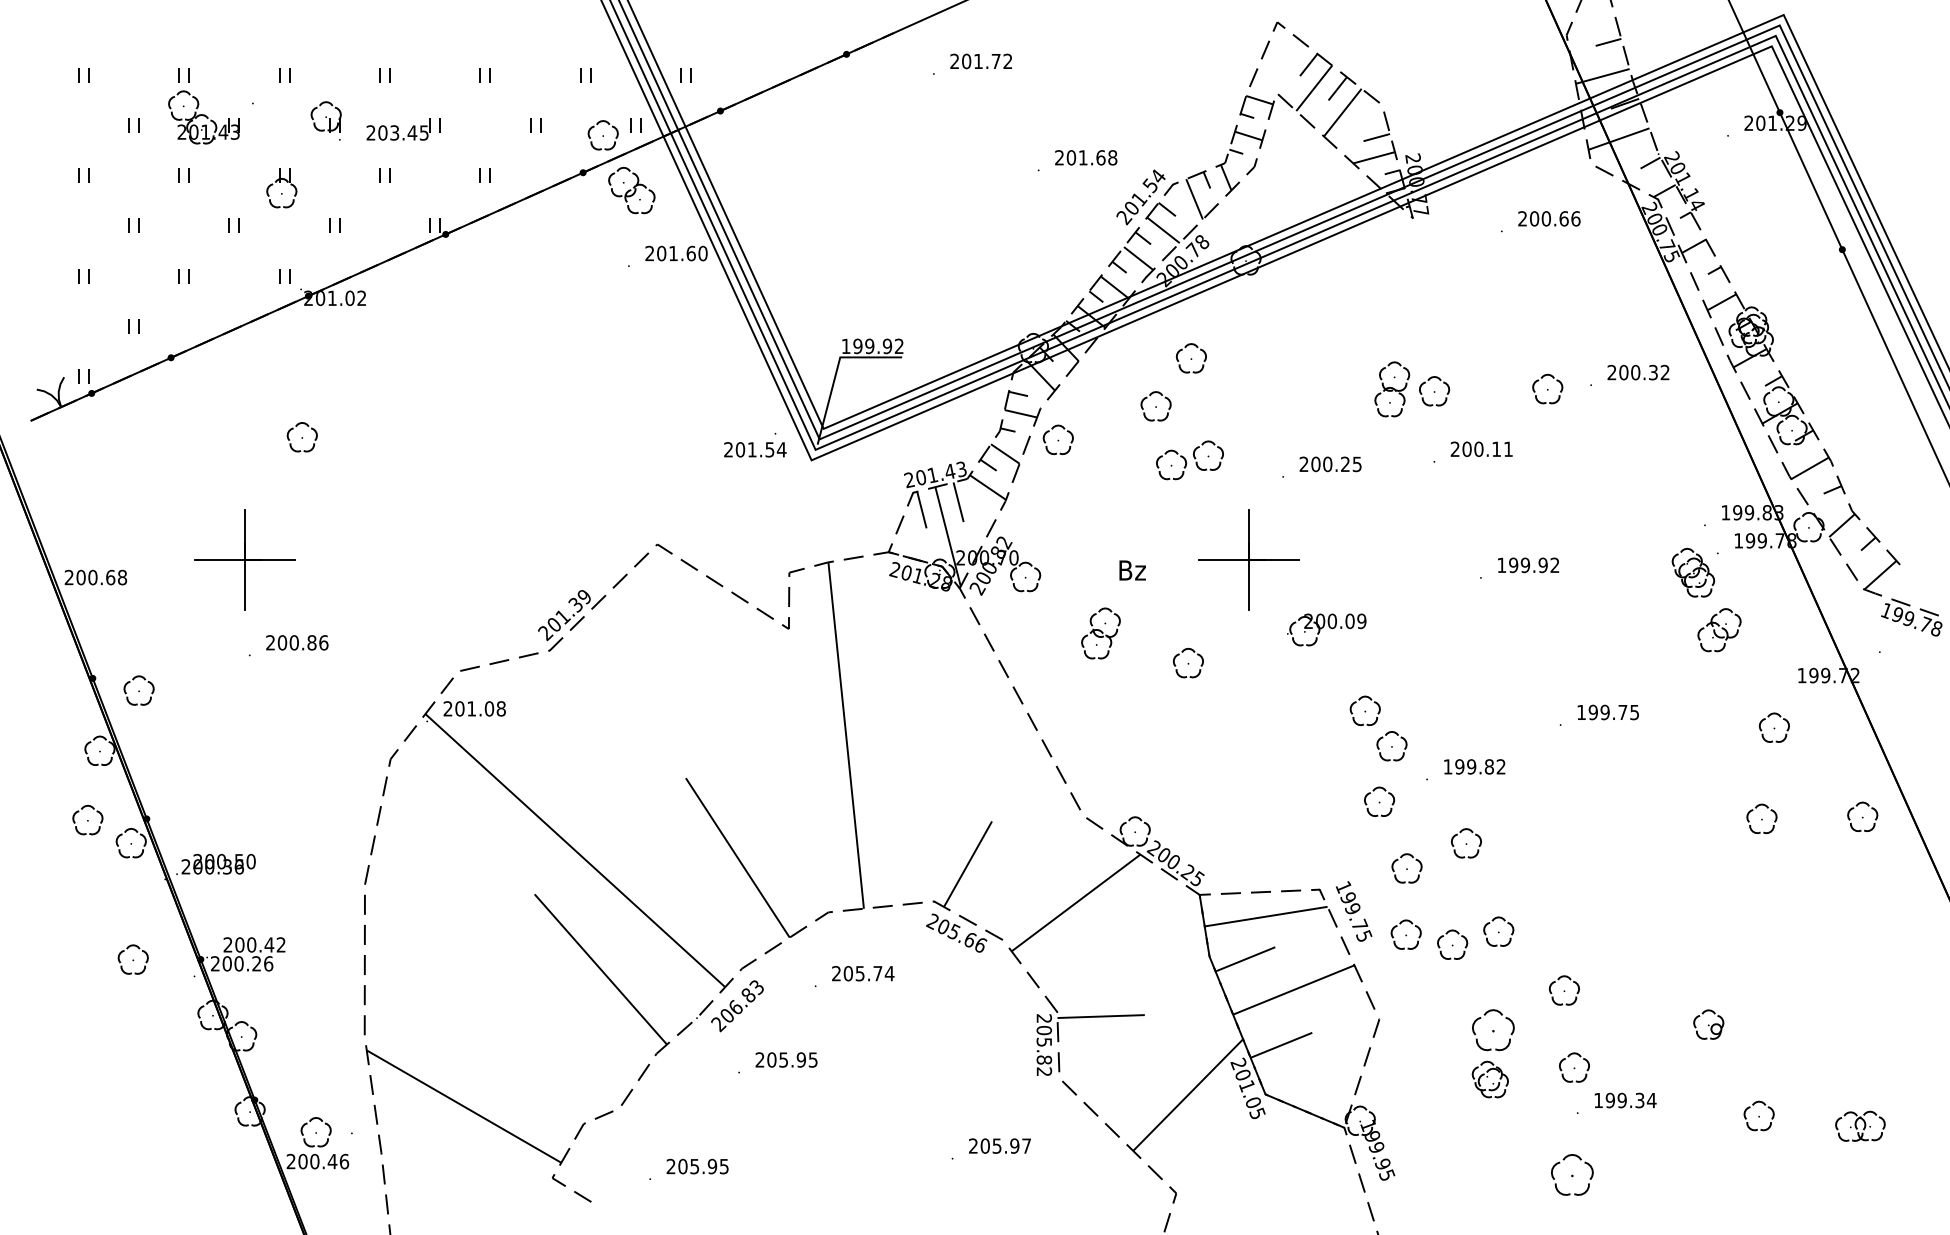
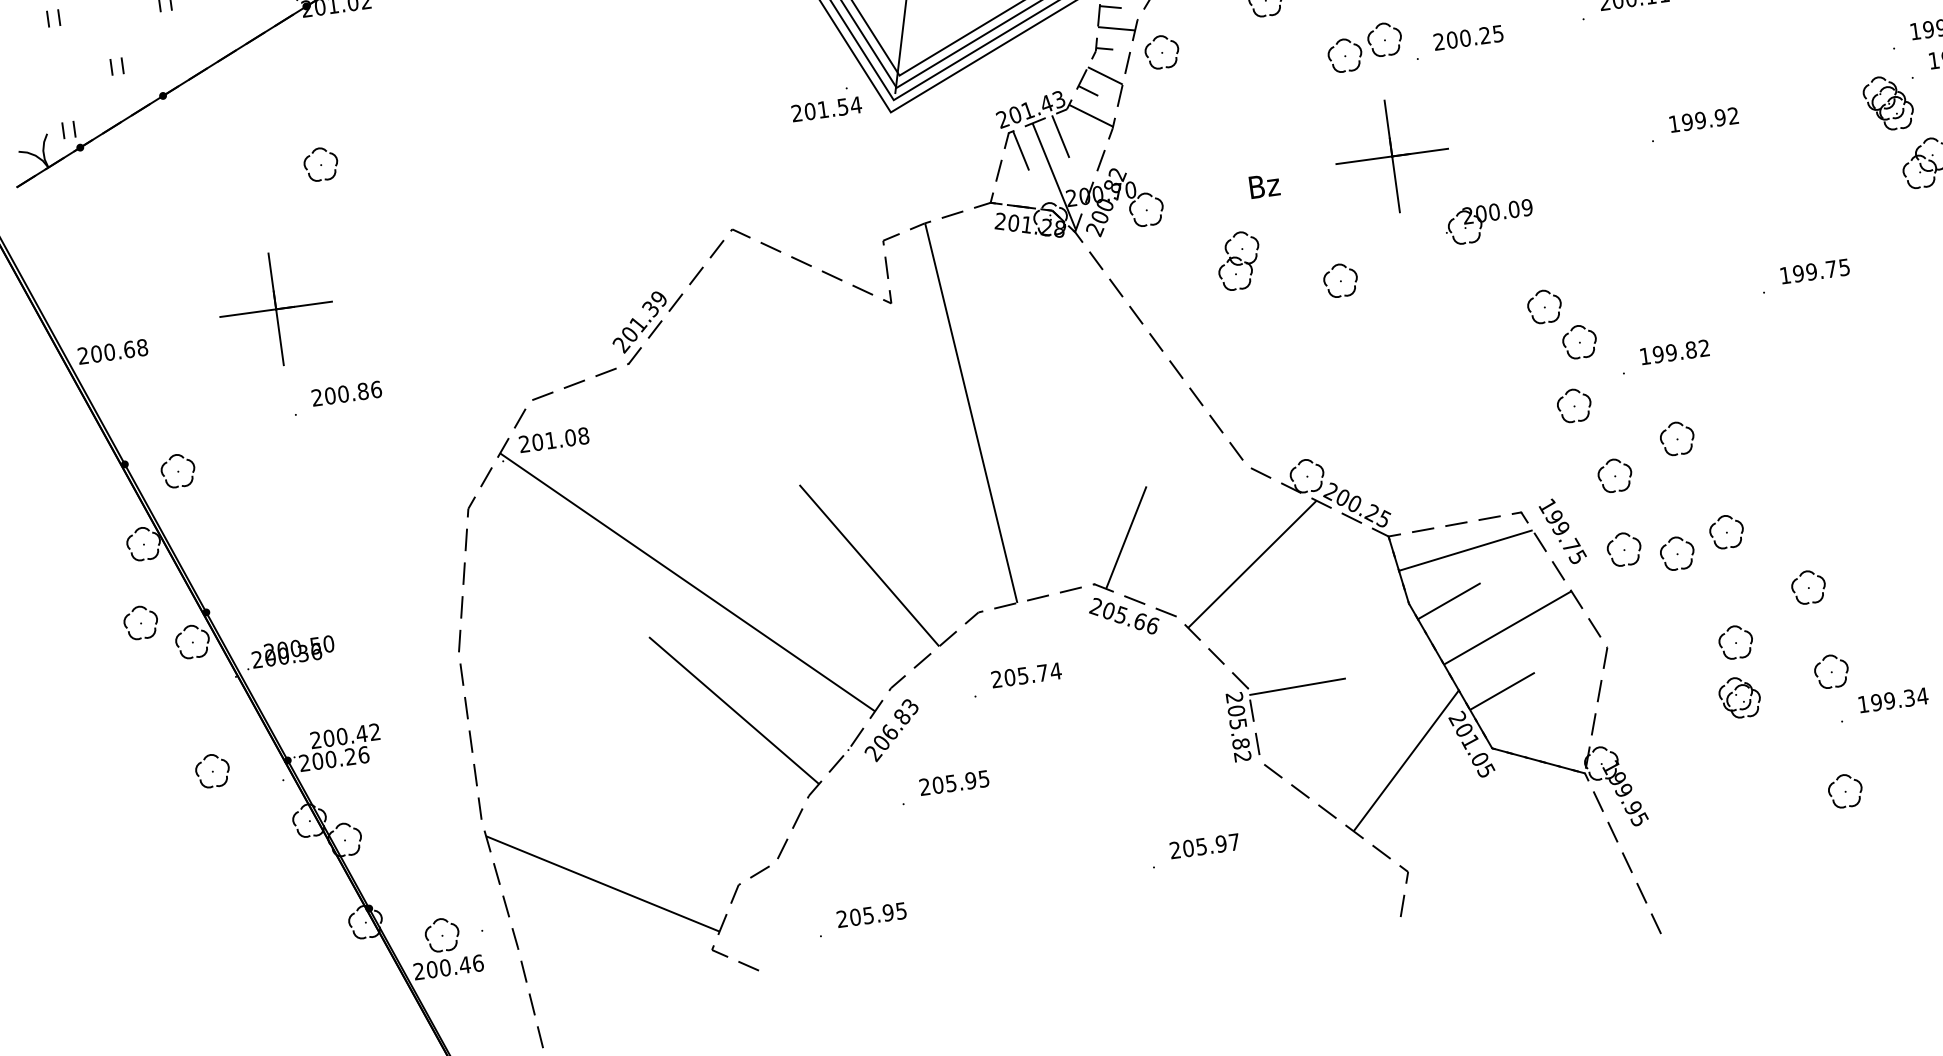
part: (1189, 460) -> (1364, 47), moved
part: (1493, 1030) -> (1735, 642), size x0.71
part: (1571, 1174) -> (1844, 790), size x0.71

